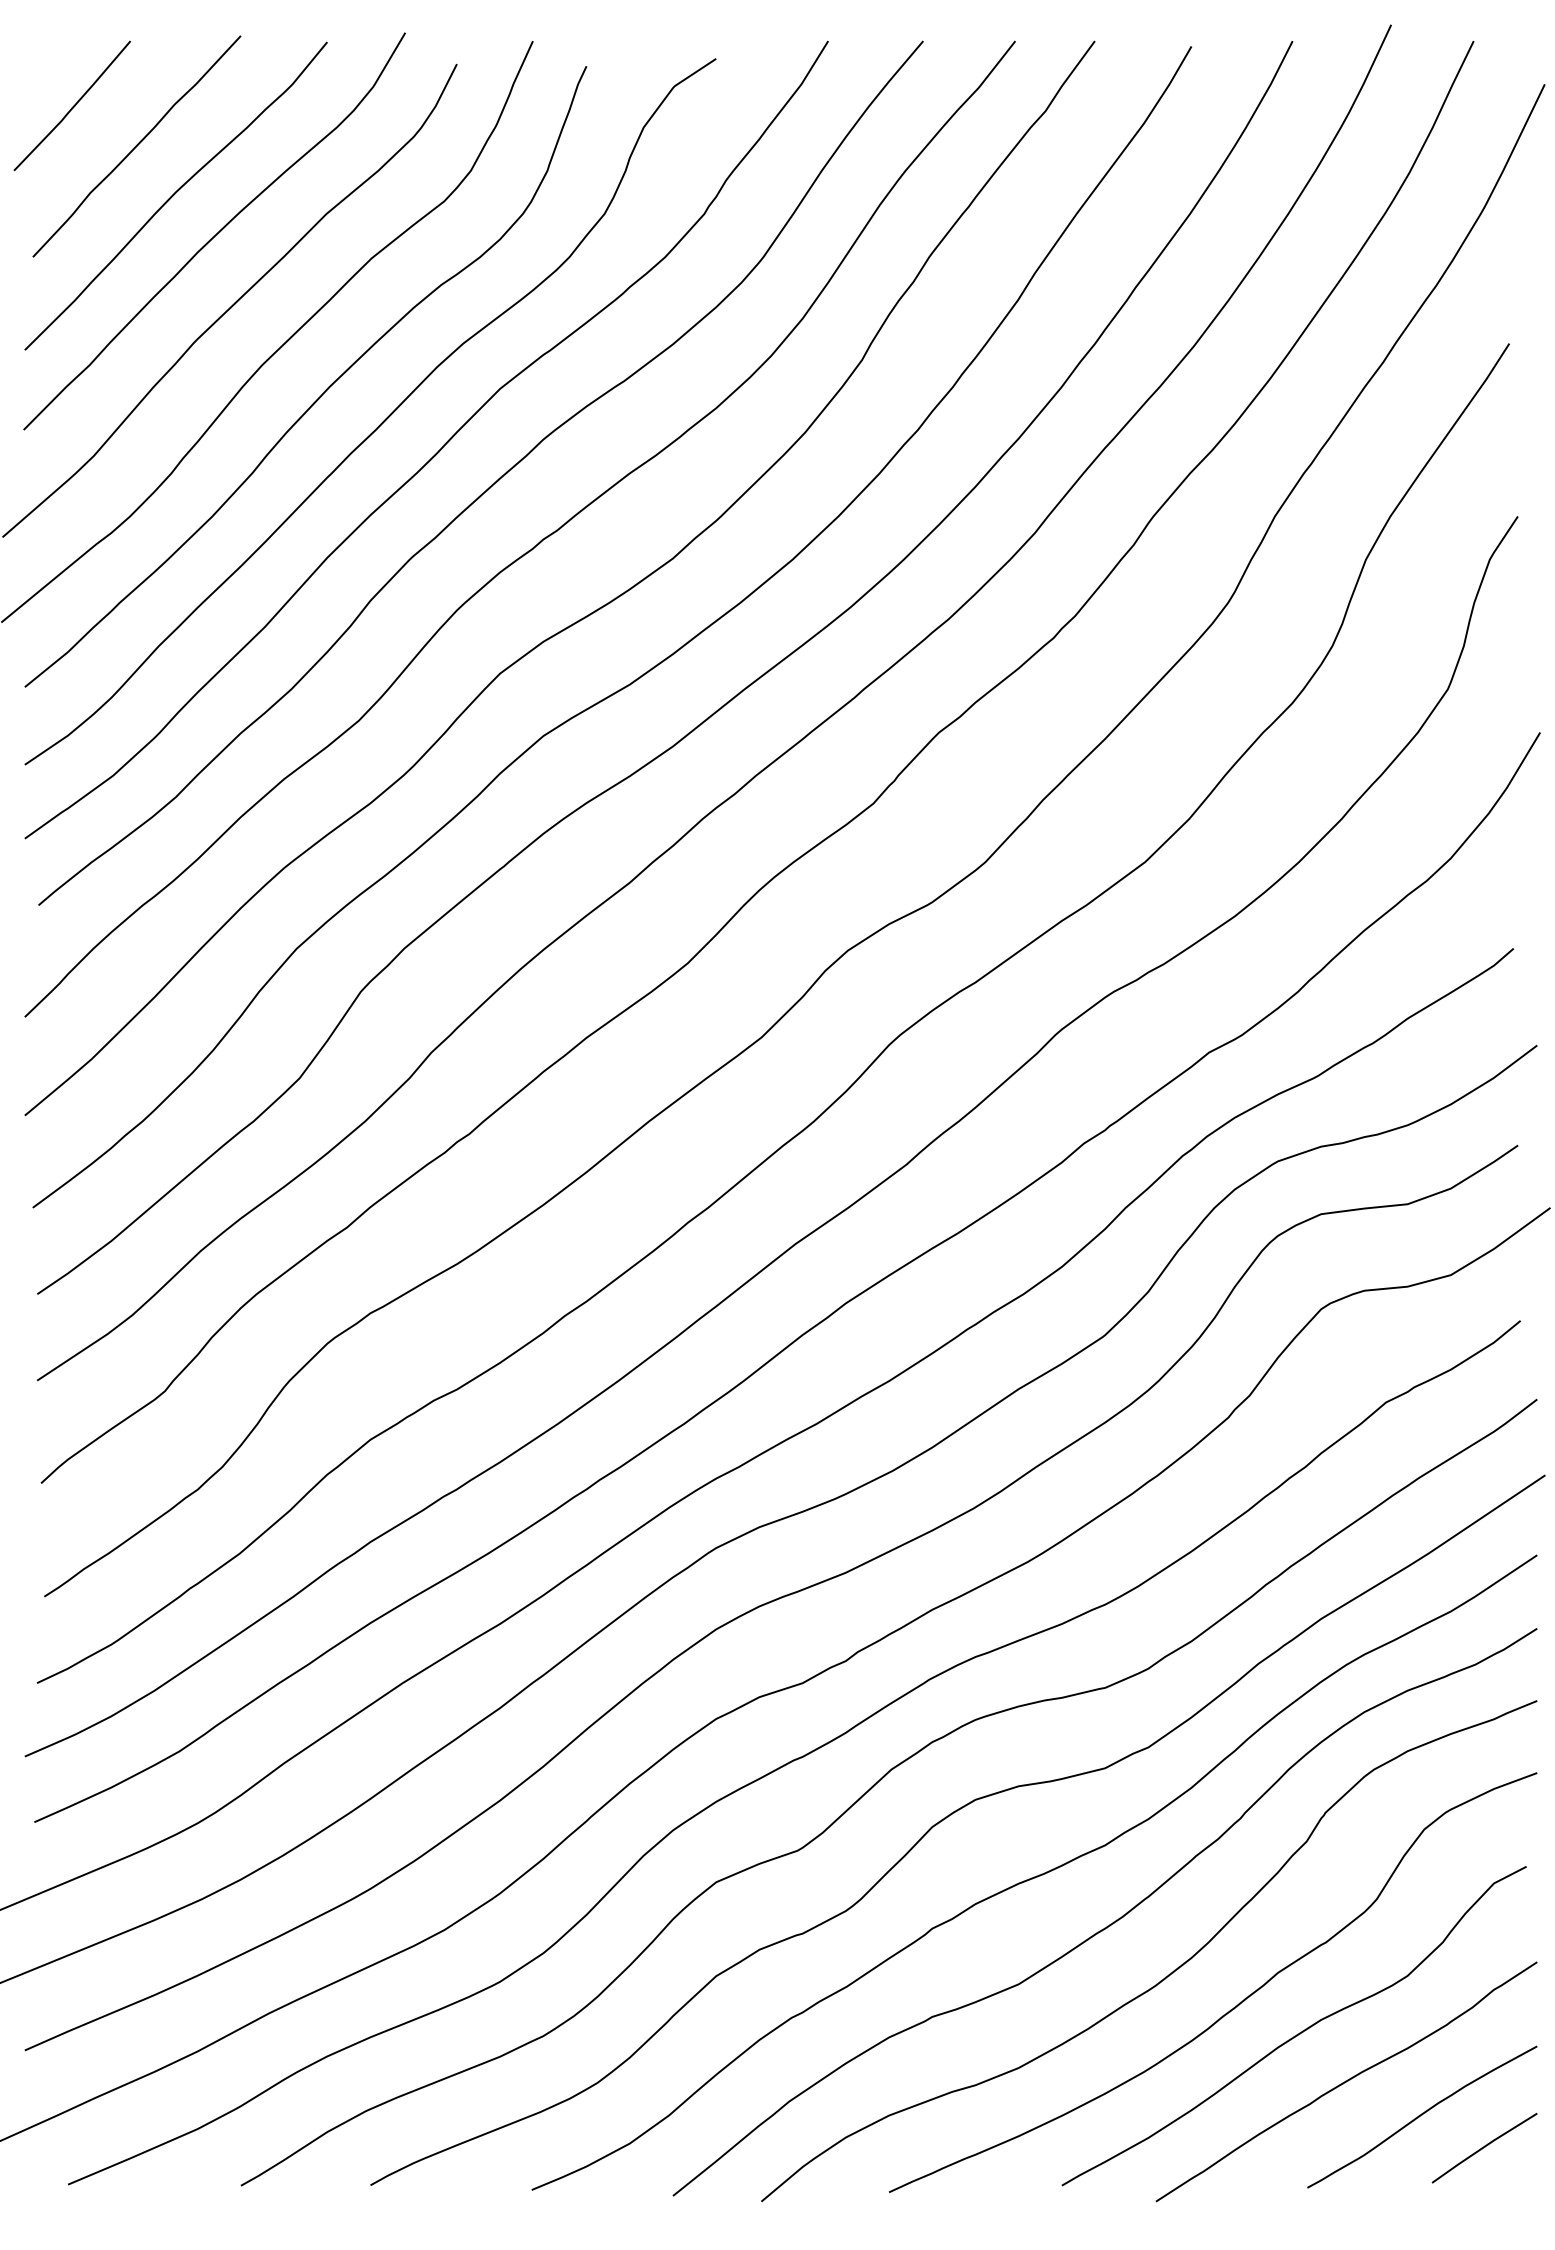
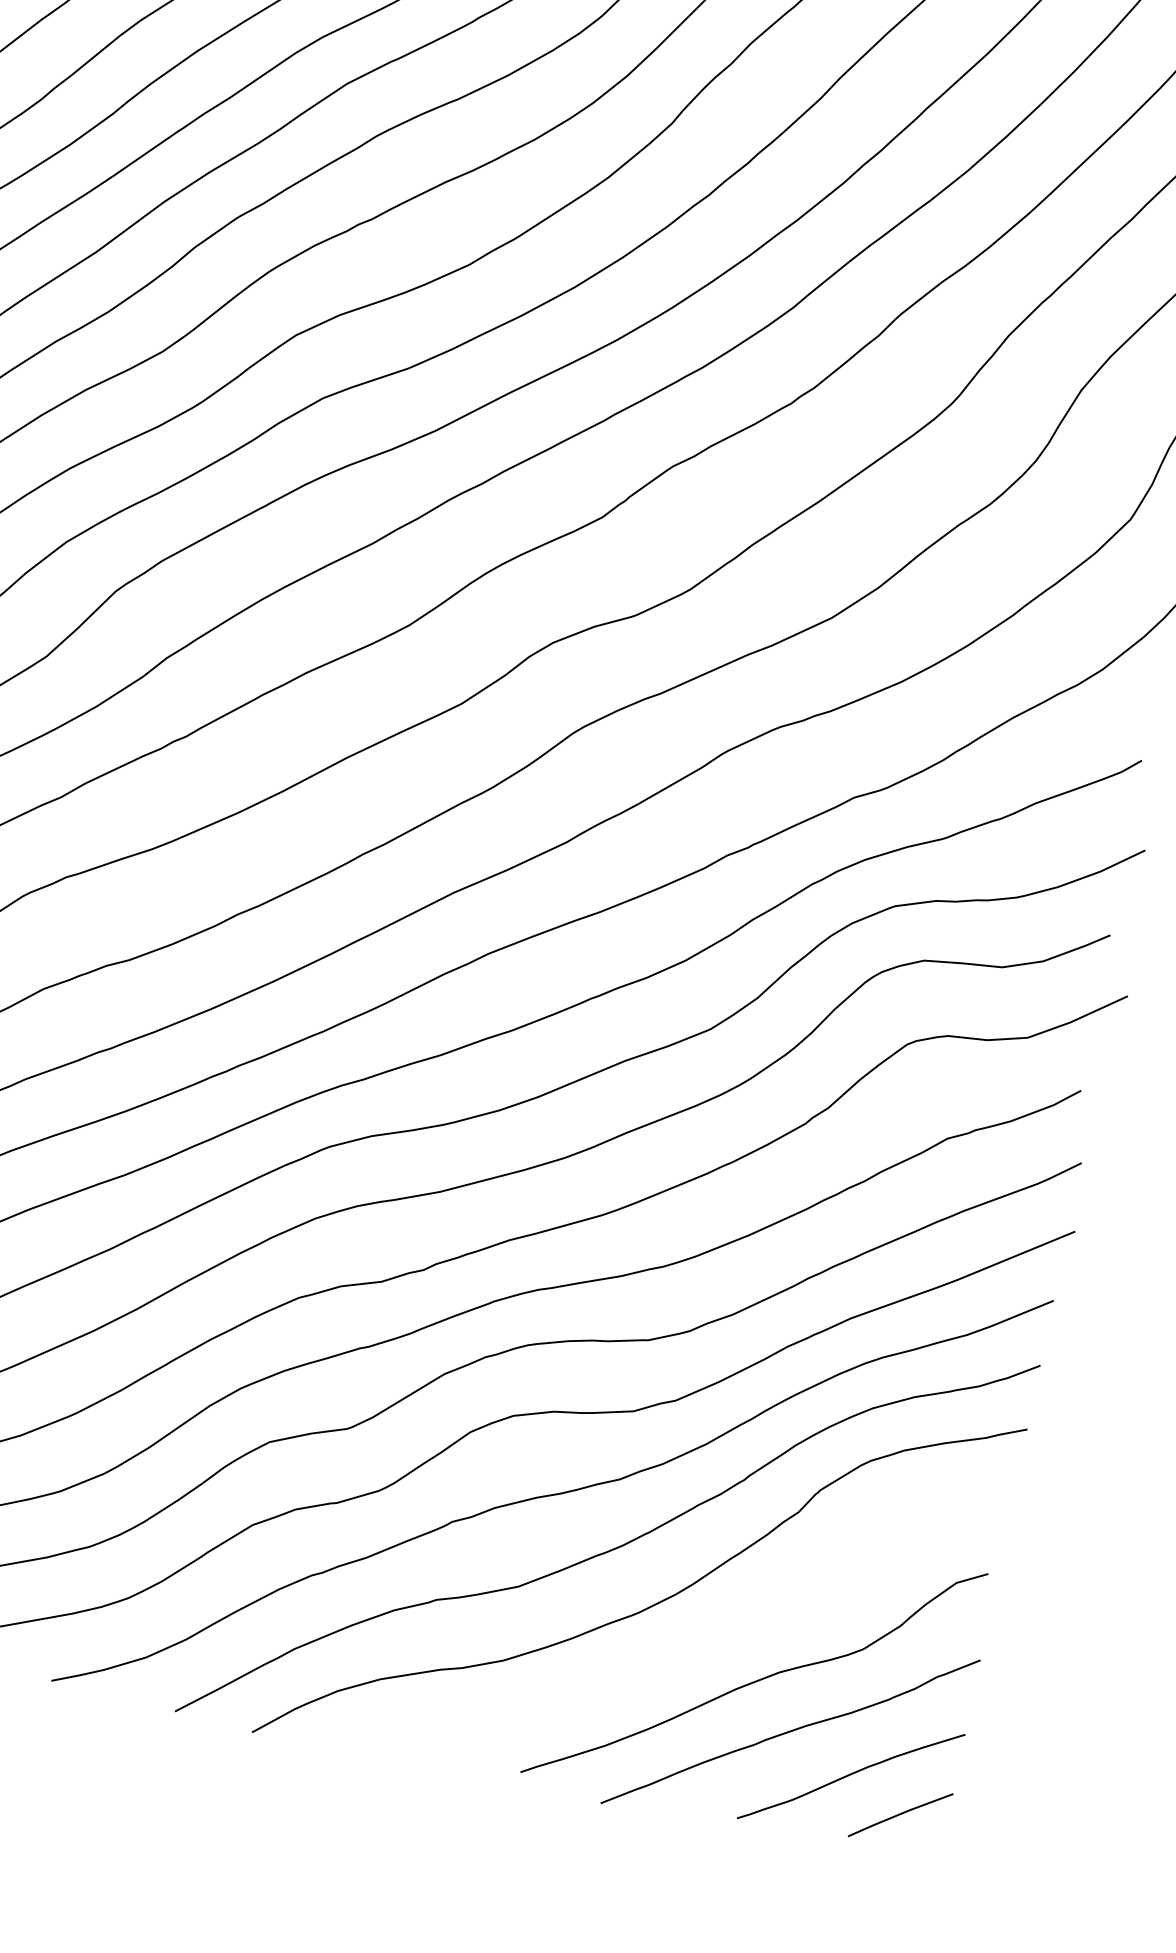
curve: (1234, 2006) -> (705, 1645), removed

